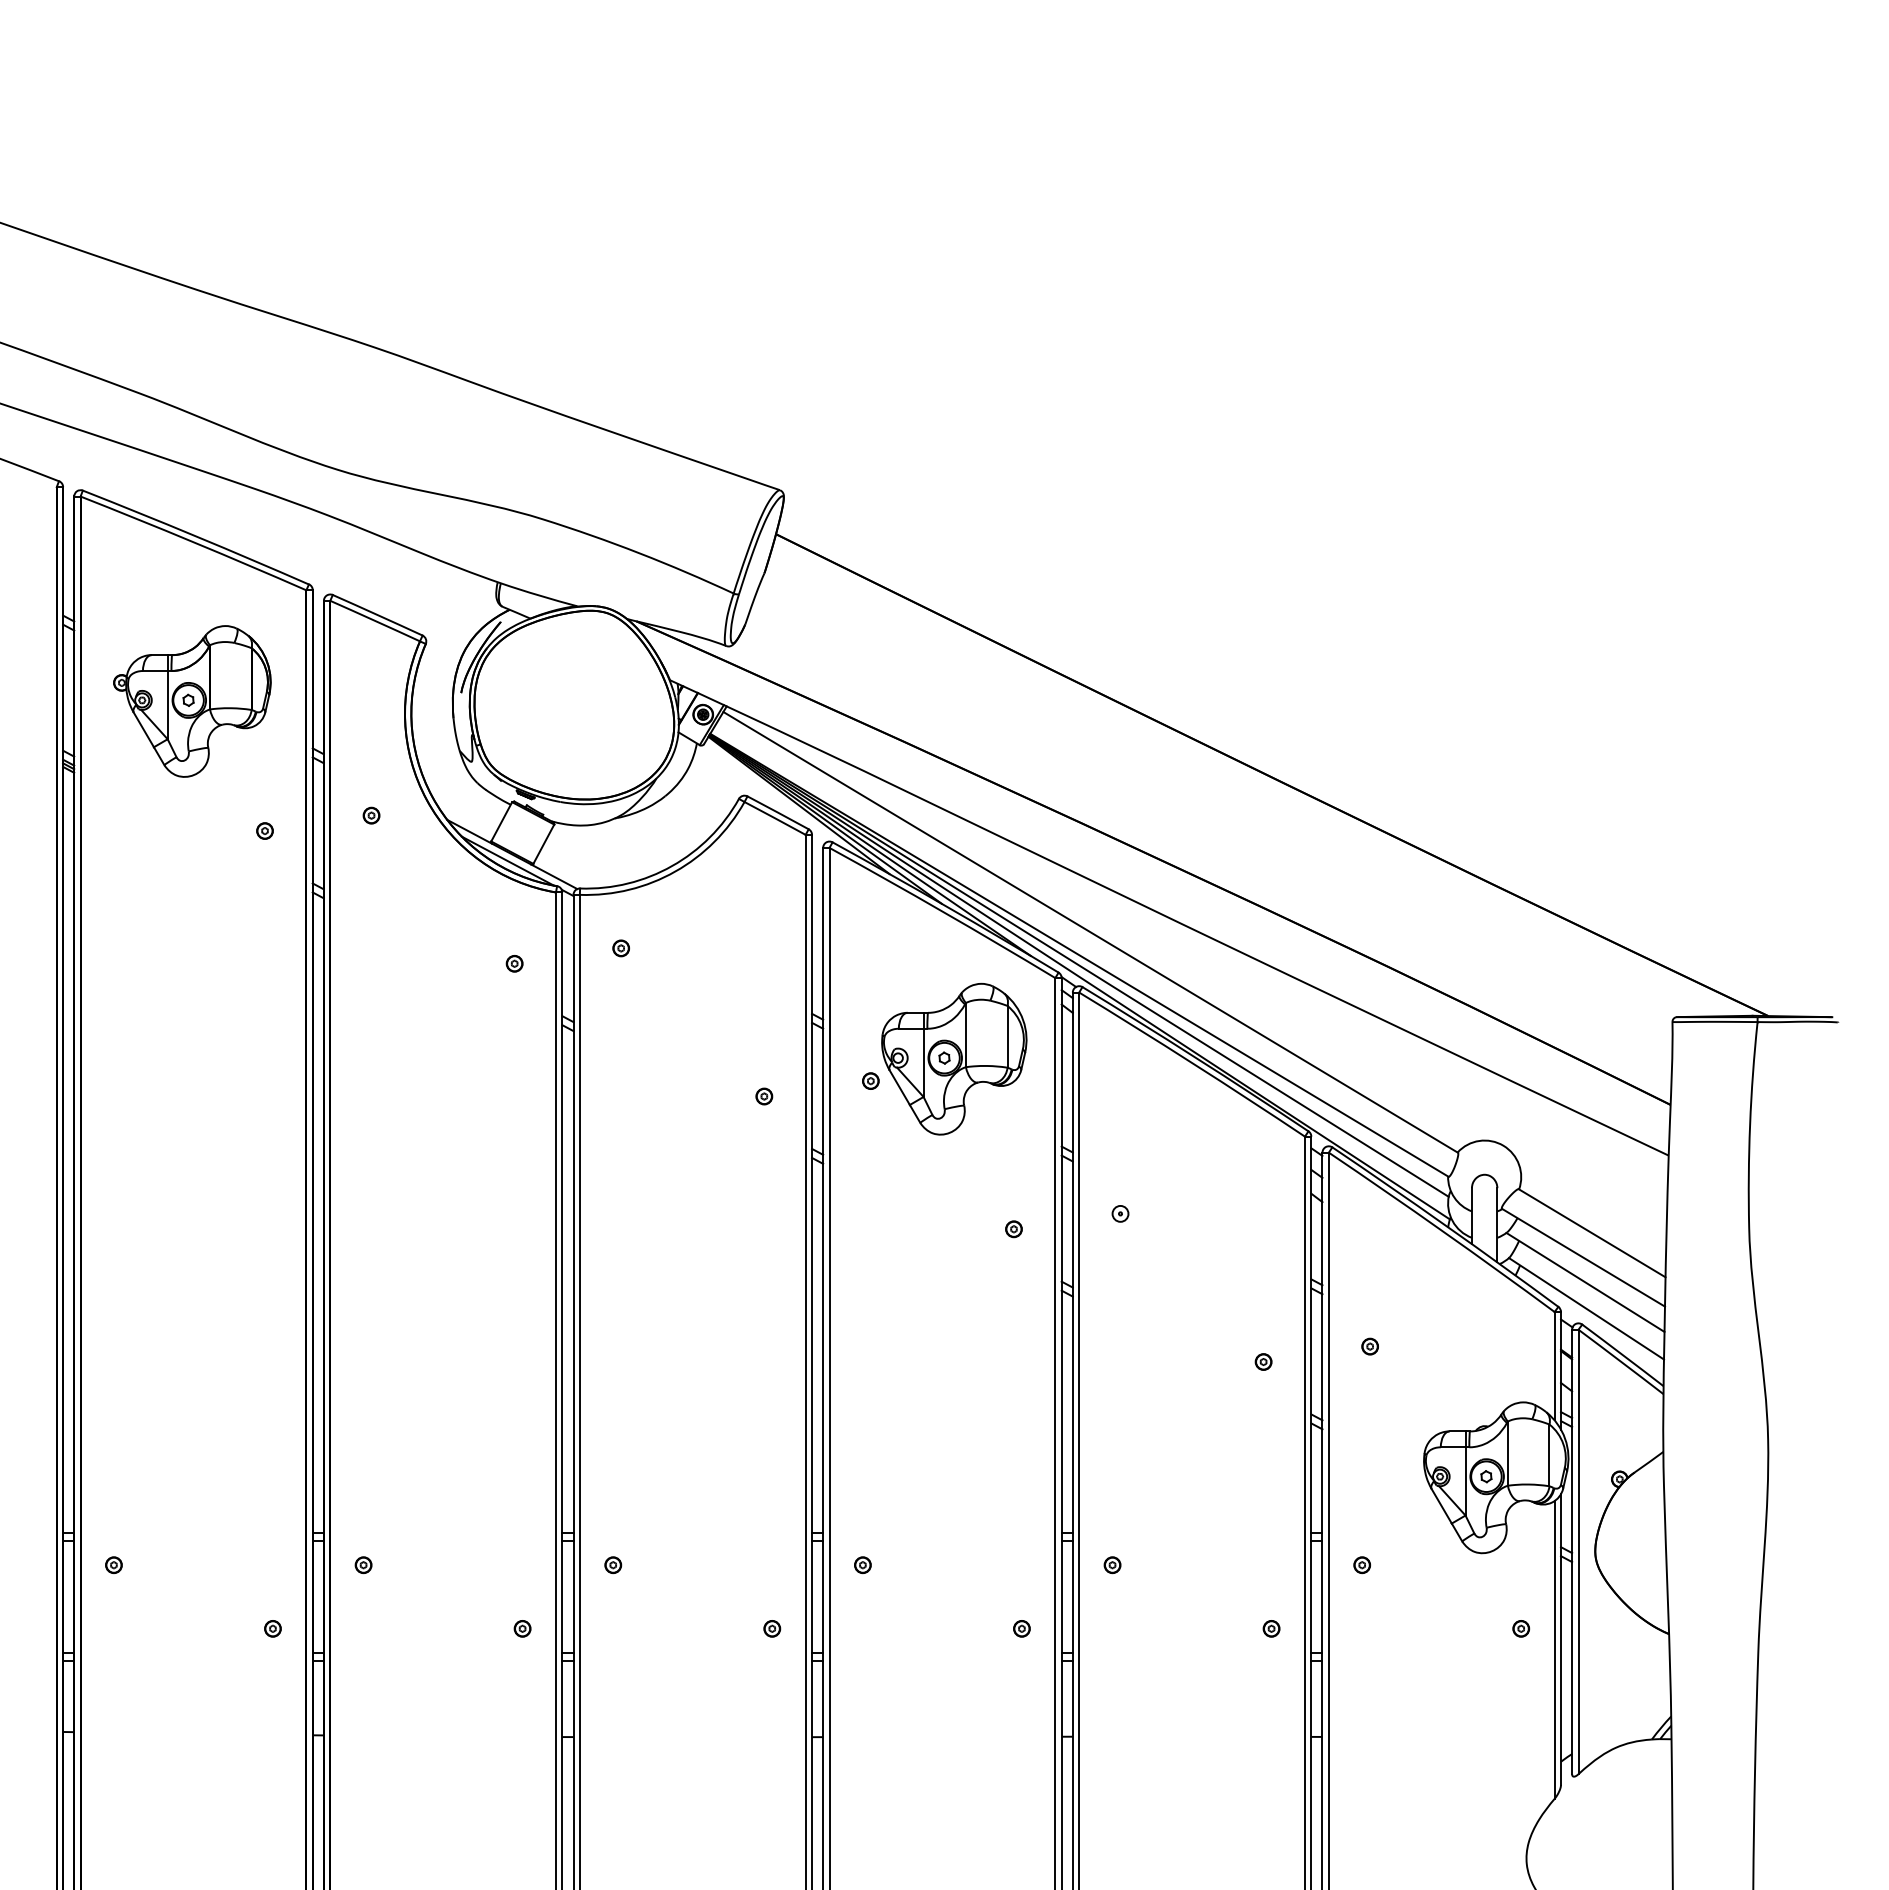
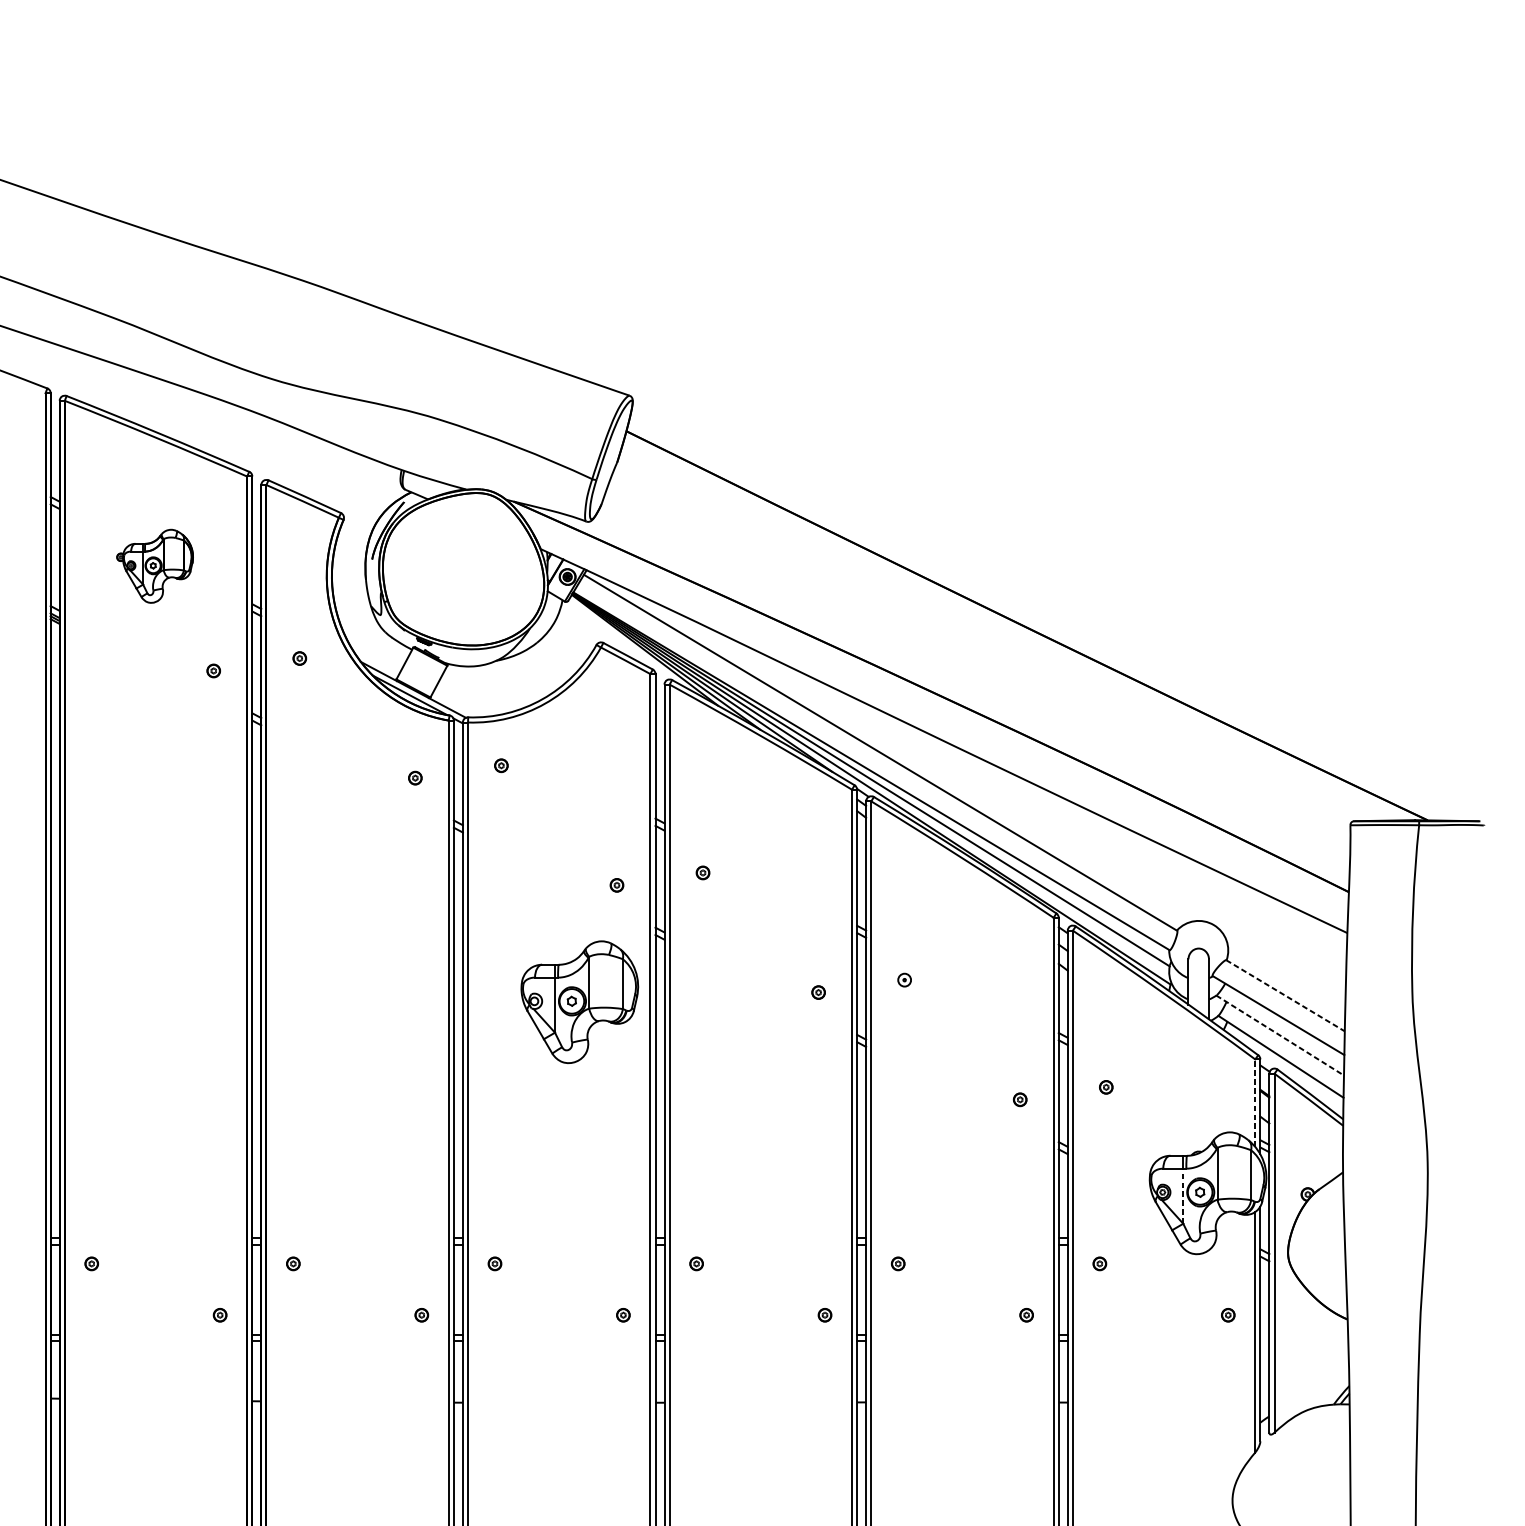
part: (192, 701) -> (155, 566), size x0.6
part: (954, 1058) -> (579, 1001), moved
line: (1592, 1233) -> (1285, 995), solid -> dashed
line: (1585, 1282) -> (1280, 1035), solid -> dashed
line: (1554, 1365) -> (1255, 1102), solid -> dashed
line: (1465, 1480) -> (1183, 1195), solid -> dashed

